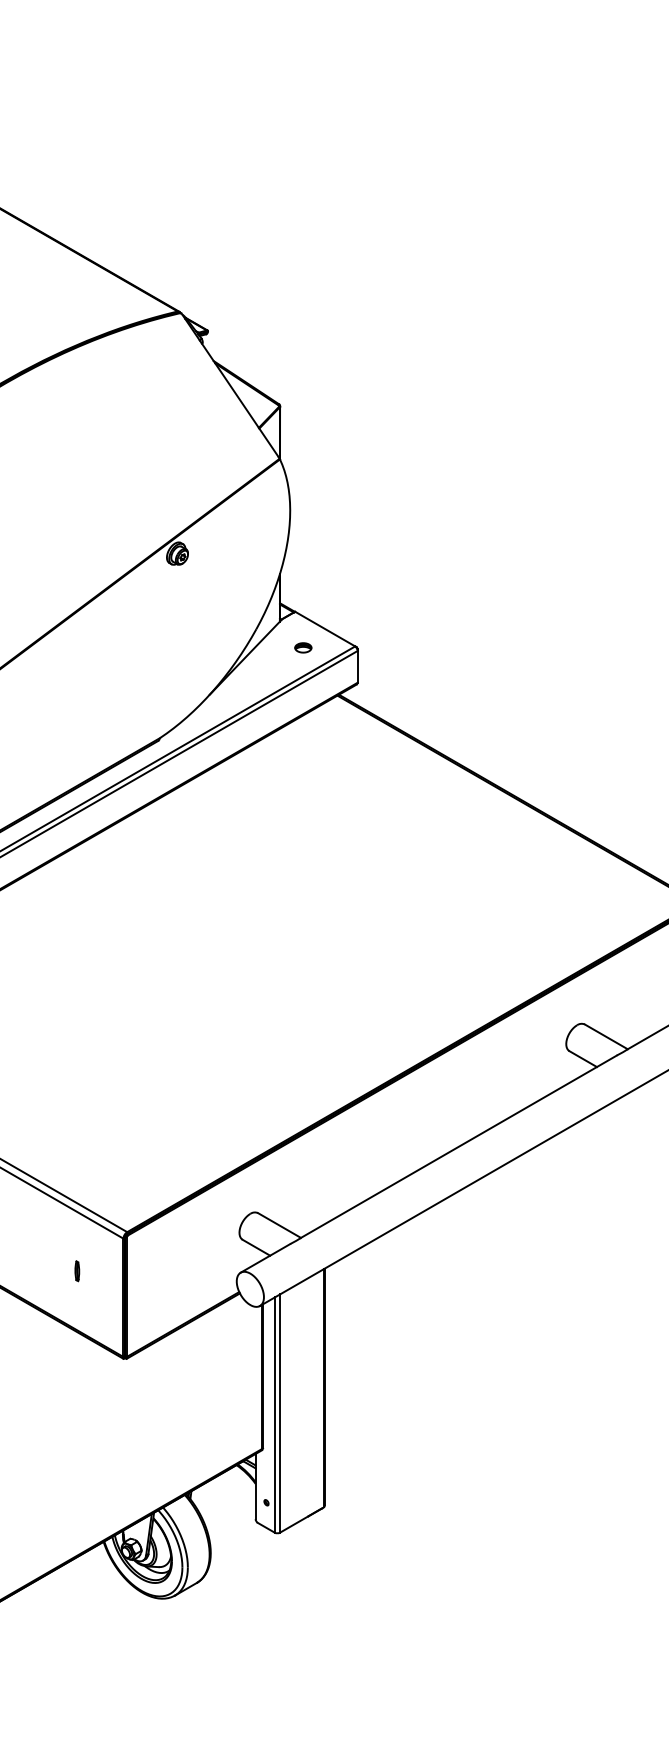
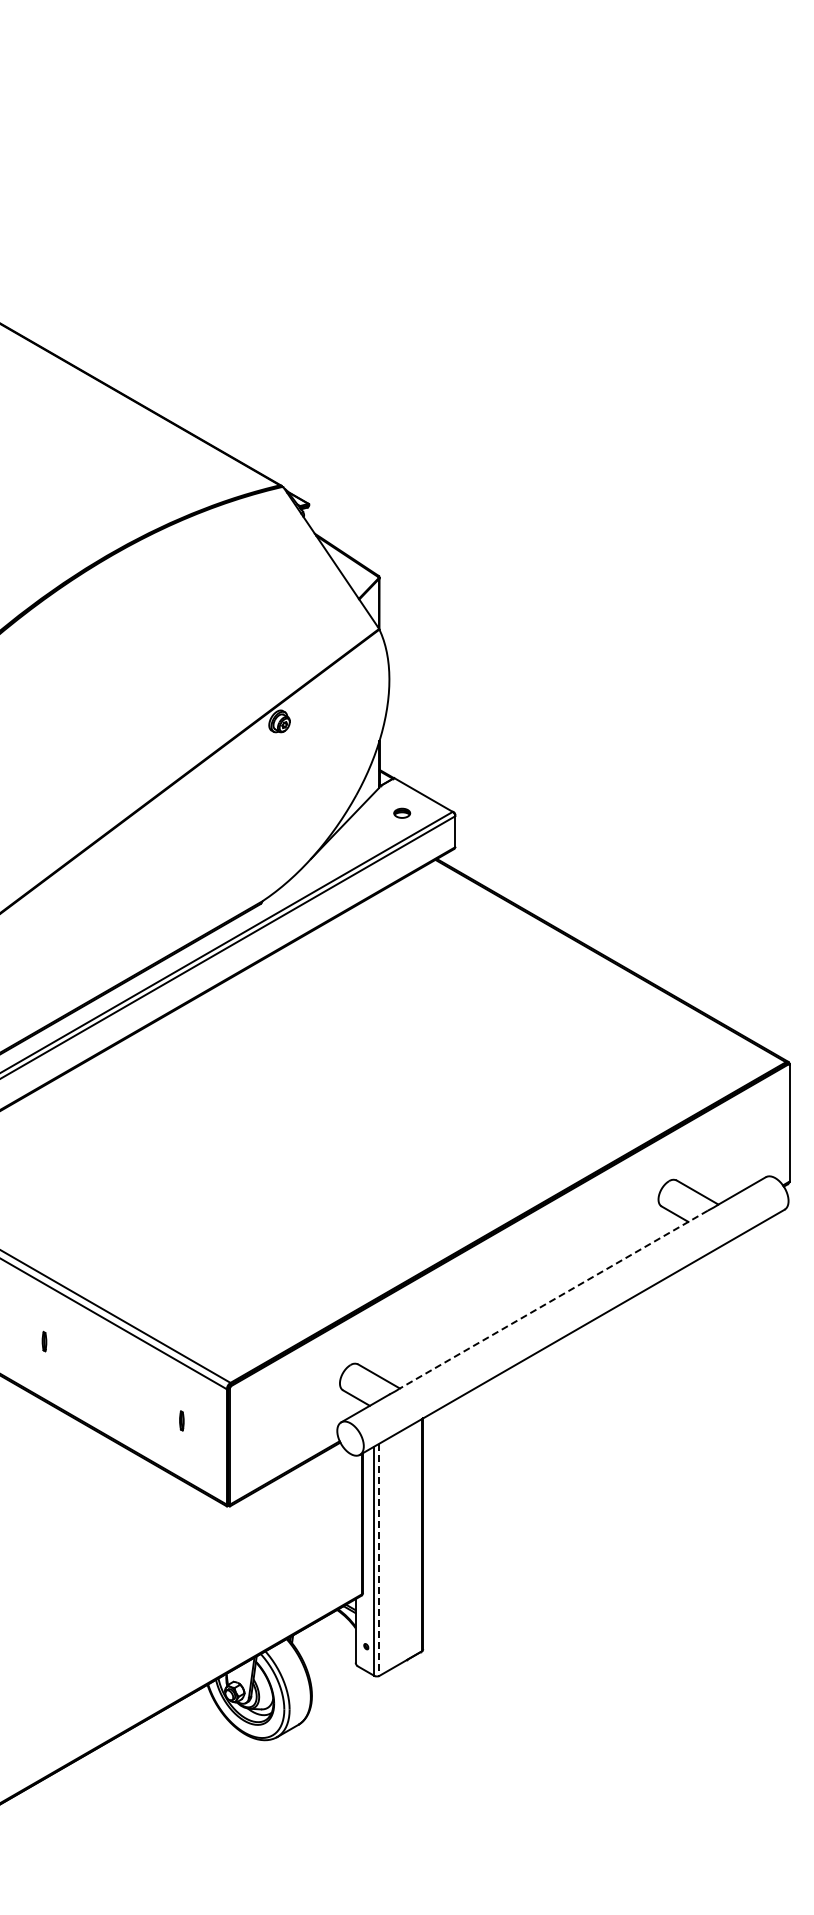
line: (458, 1147) -> (553, 1300), solid -> dashed
line: (280, 1414) -> (379, 1560), solid -> dashed

